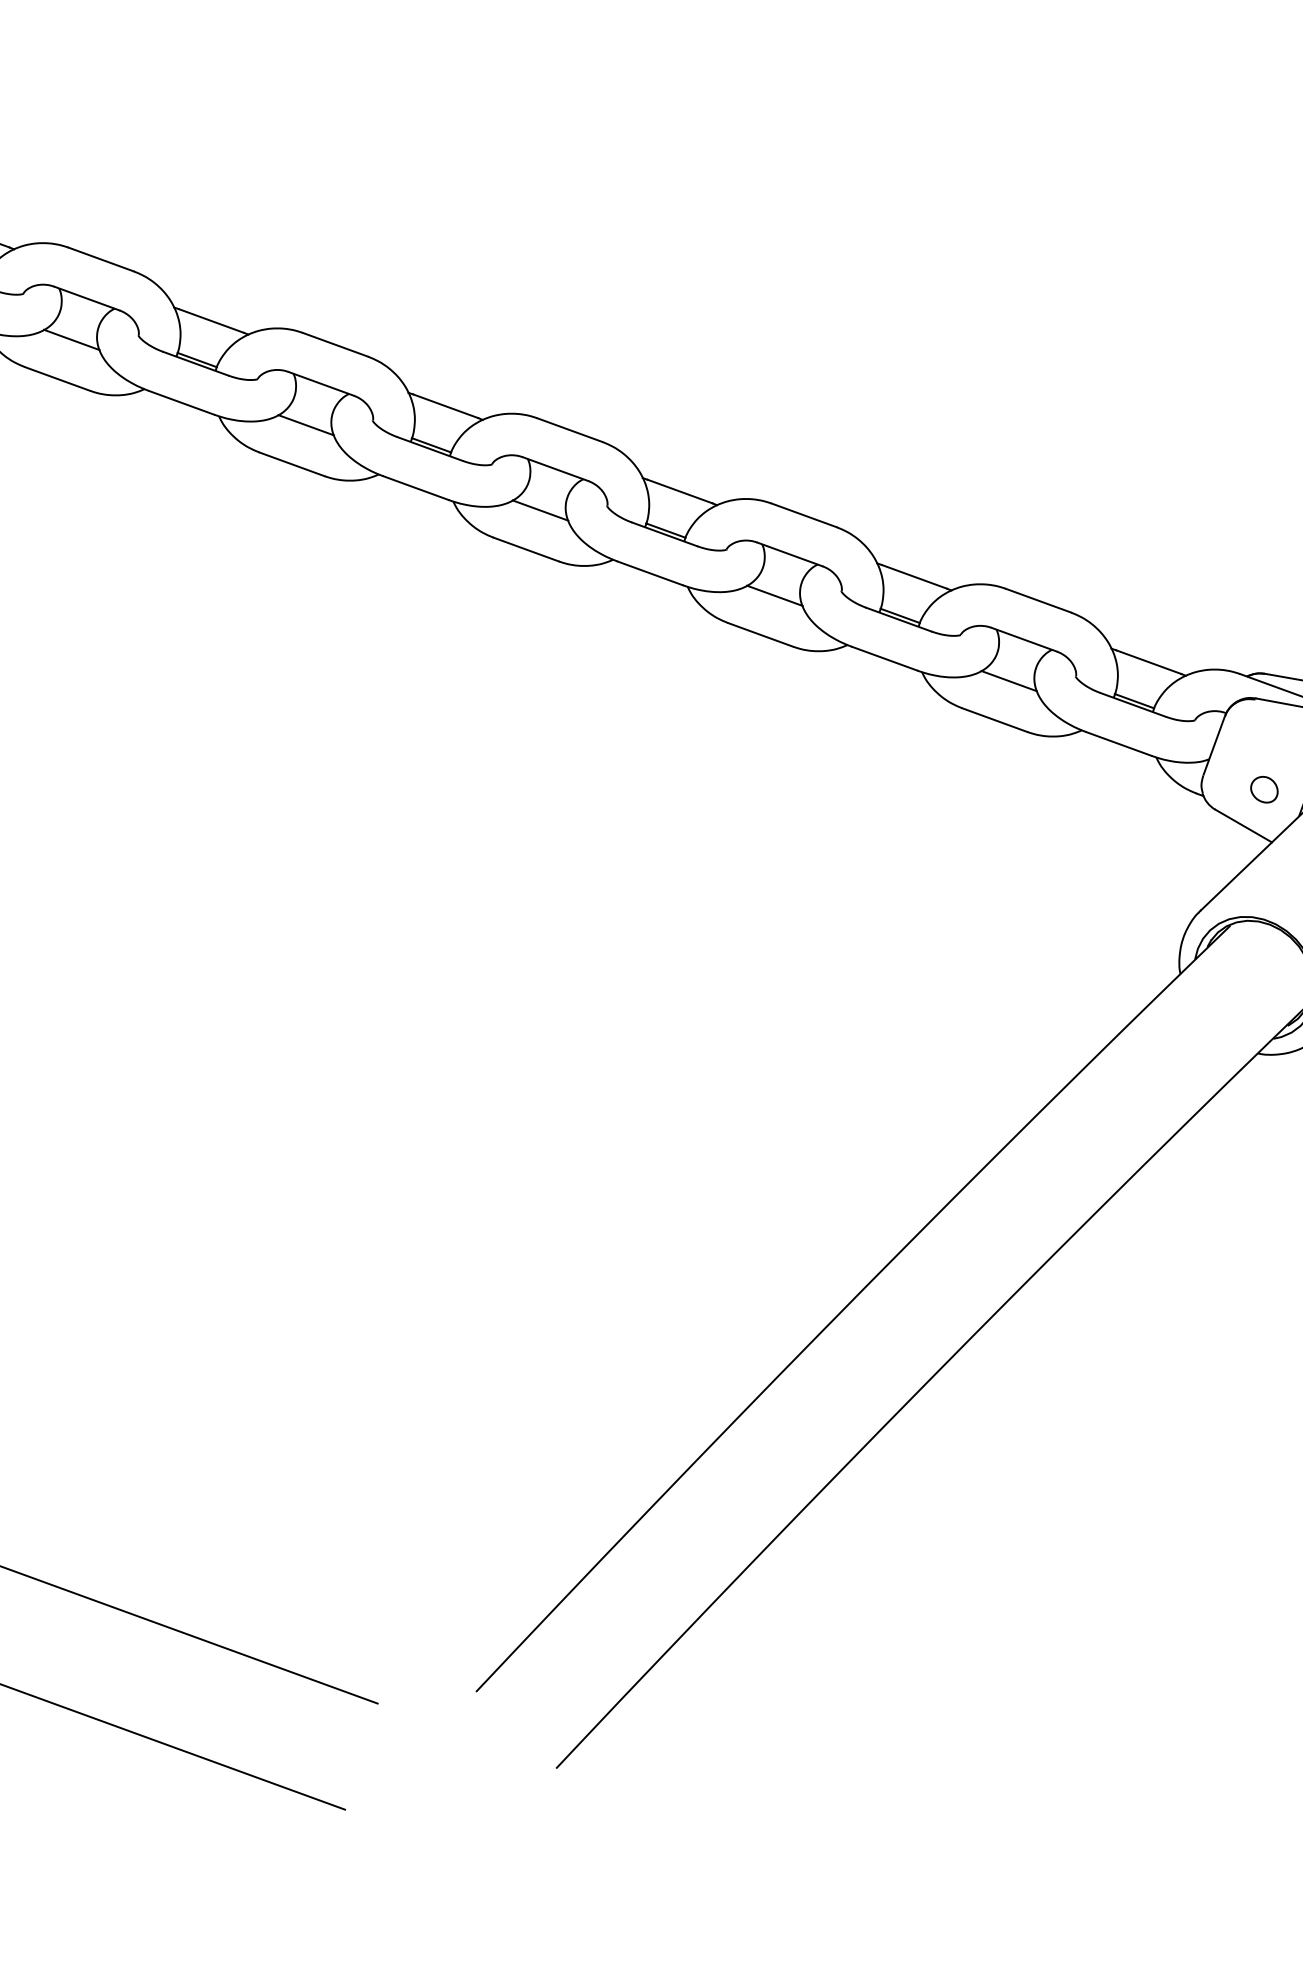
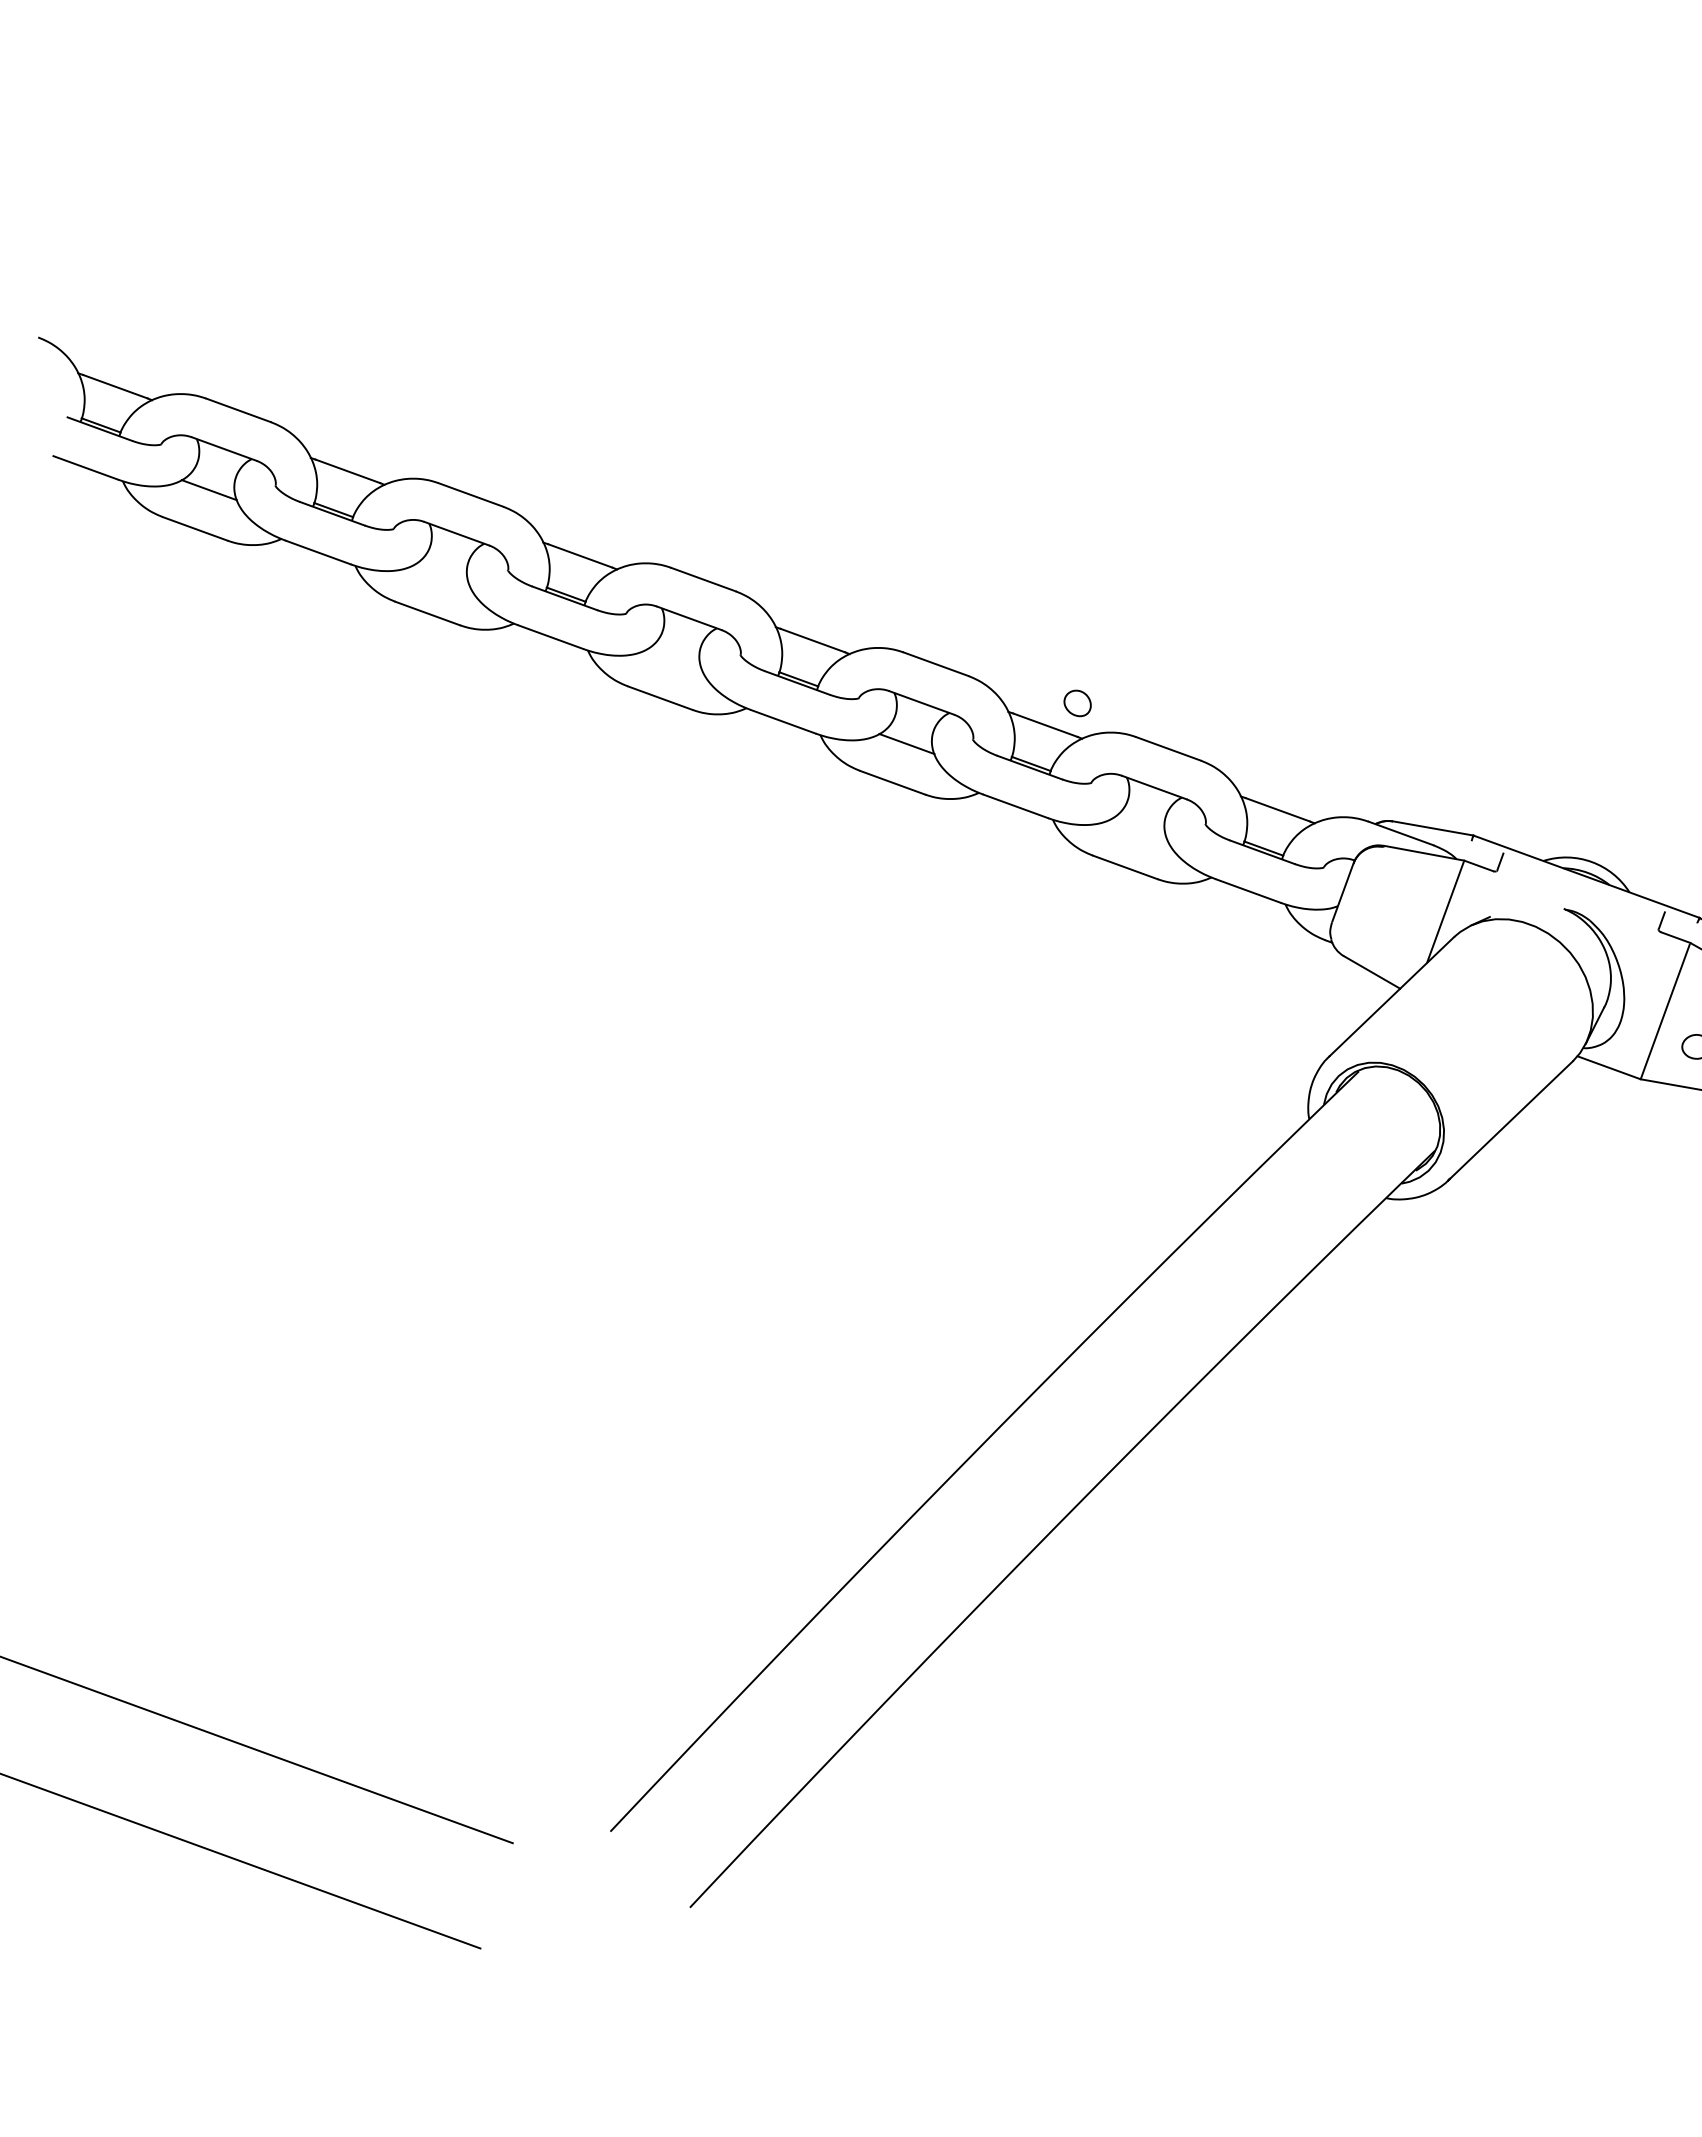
line: (305, 424) -> (441, 574), removed
line: (539, 510) -> (673, 659), removed
line: (1008, 680) -> (1138, 828), removed
part: (1264, 789) -> (1077, 703), moved

